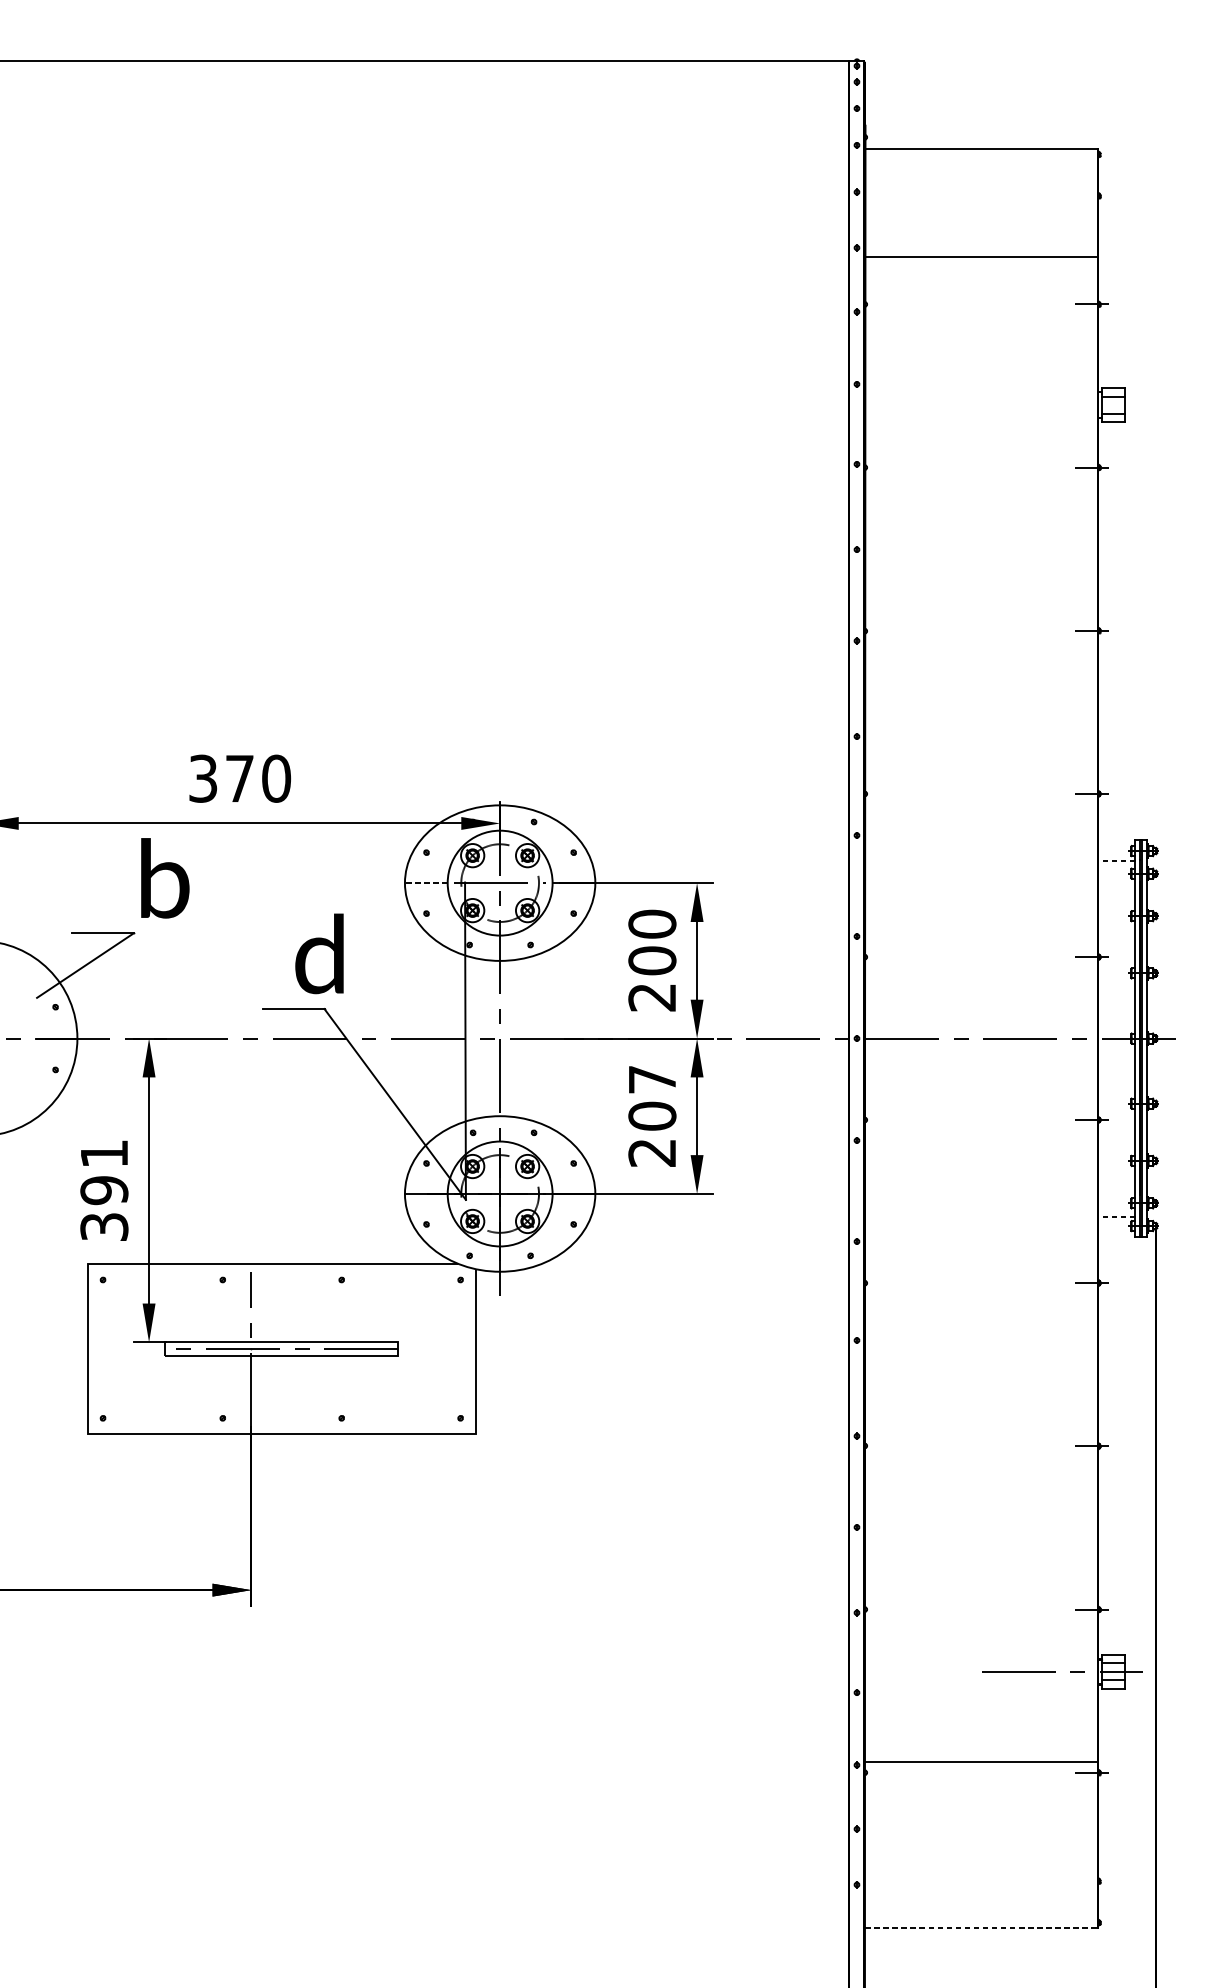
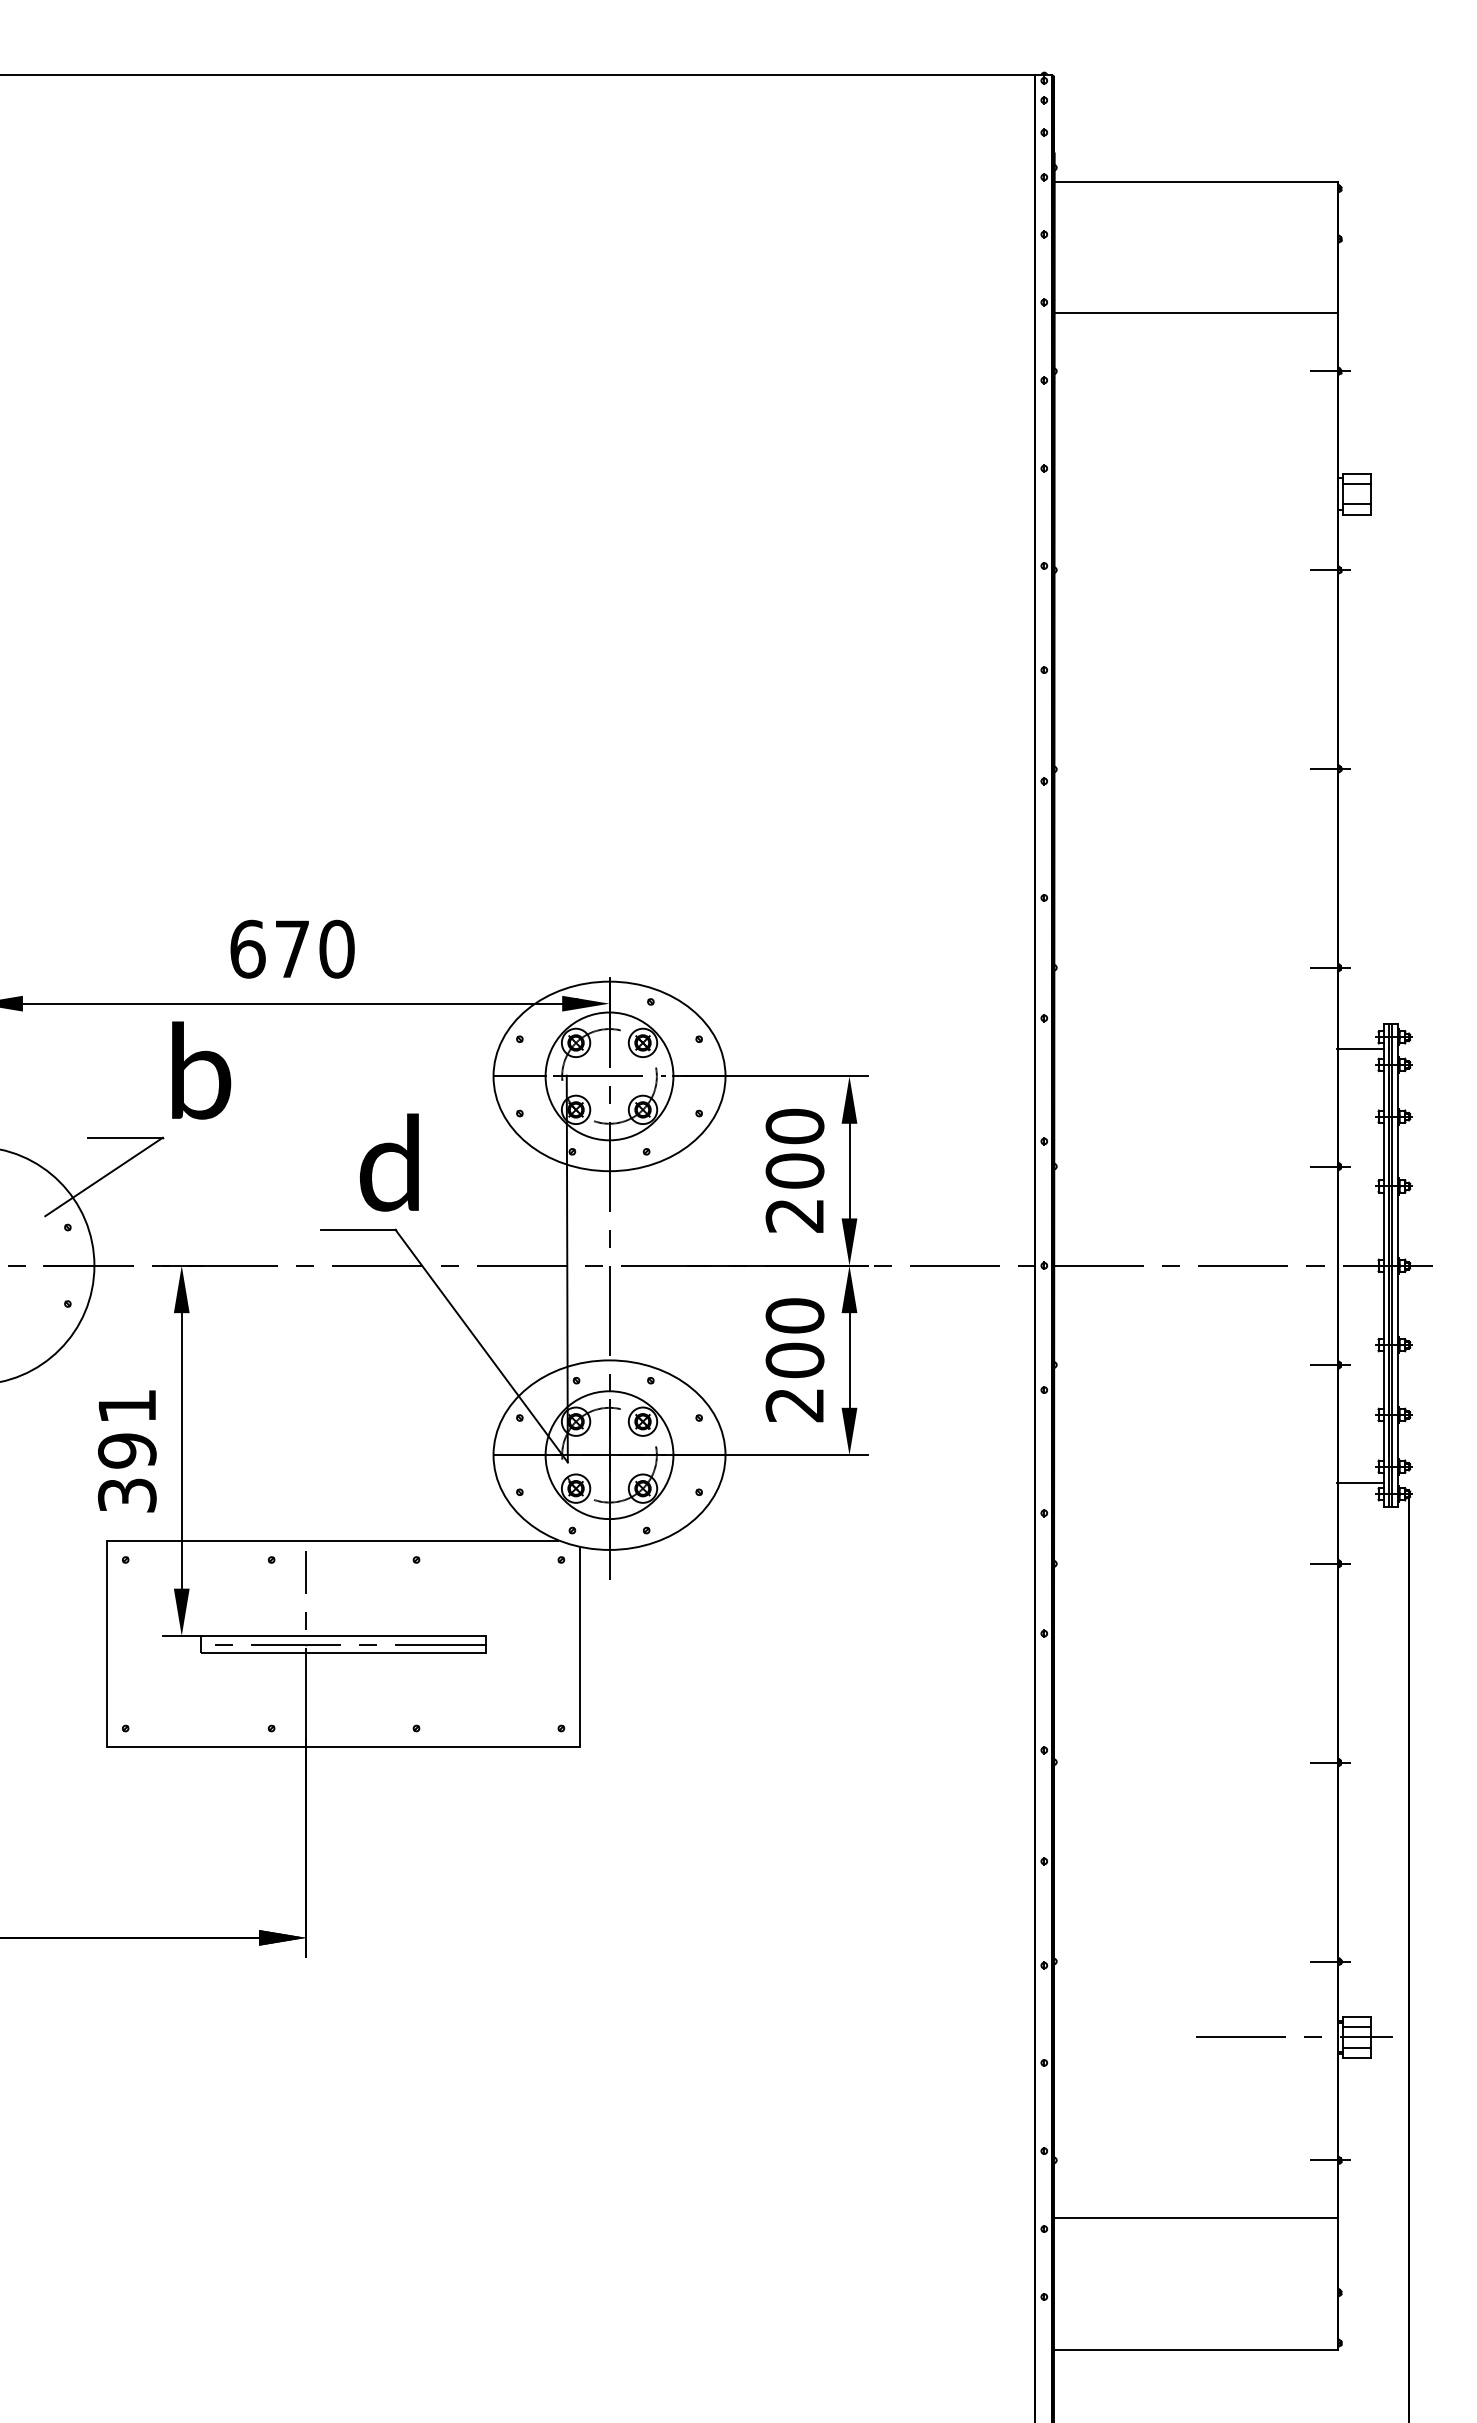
text: (203, 778) -> (247, 948), 370 -> 670
line: (1115, 860) -> (1359, 1048), dashed -> solid
line: (426, 883) -> (519, 1076), dashed -> solid
text: (651, 1079) -> (794, 1315), 207 -> 200
line: (1115, 1216) -> (1359, 1482), dashed -> solid
line: (980, 1762) -> (1194, 2218), moved
line: (981, 1927) -> (1196, 2349), dashed -> solid

